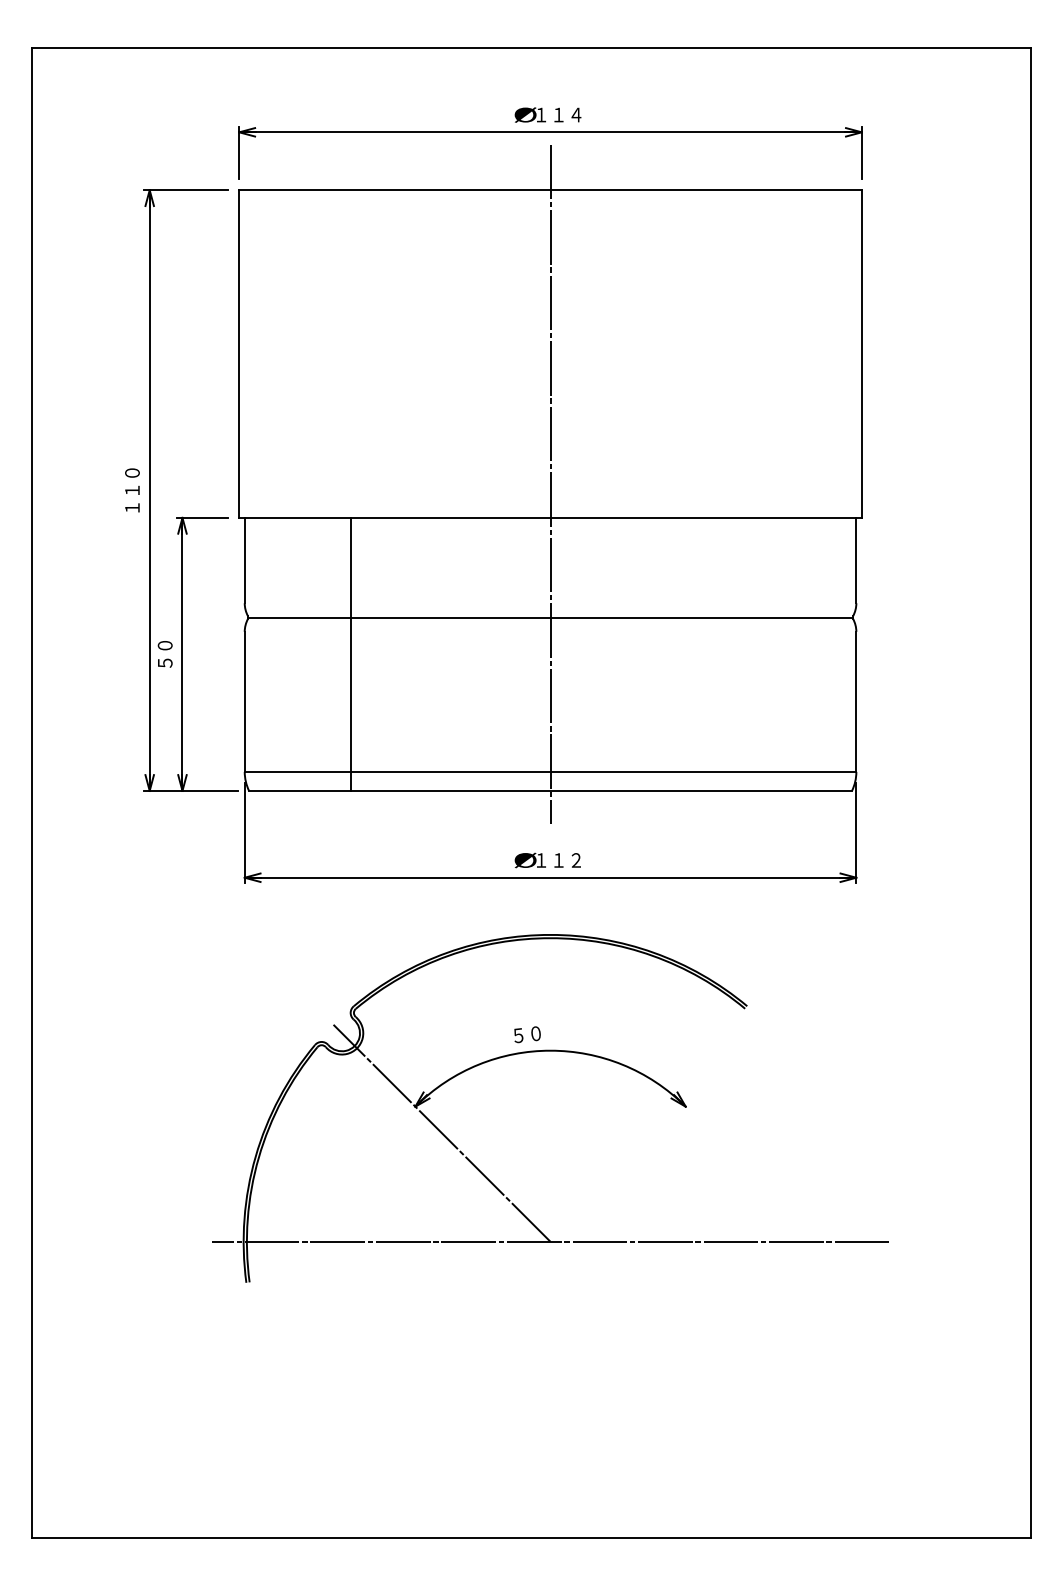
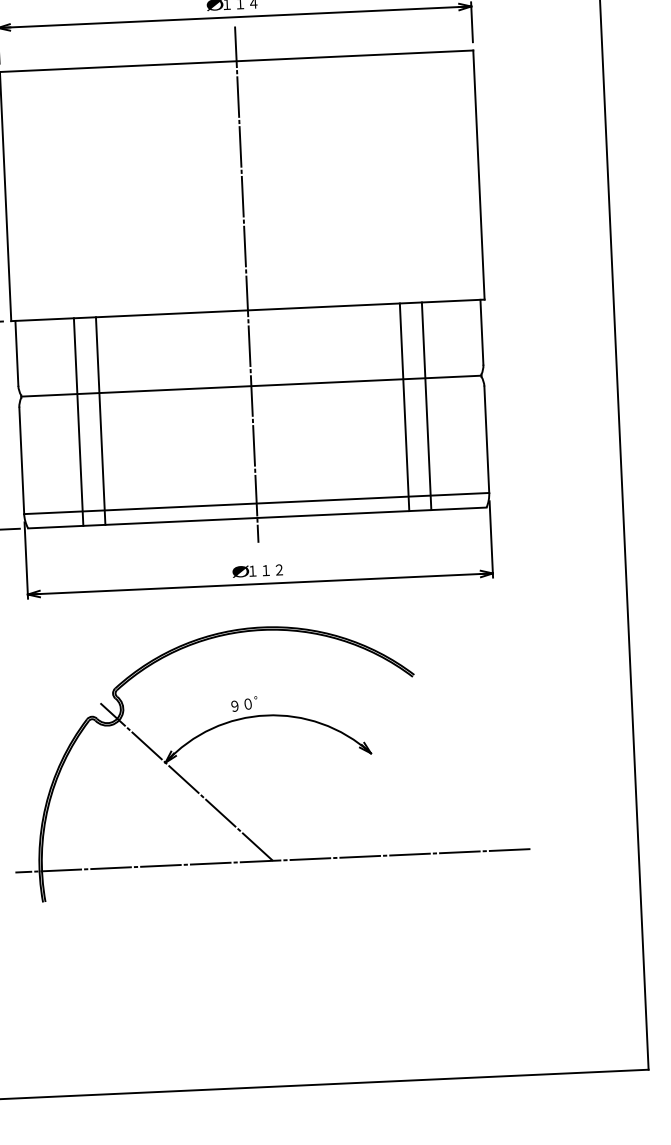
line: (321, 653) -> (78, 421), added
line: (750, 653) -> (404, 406), added
line: (779, 653) -> (426, 405), added
text: (522, 1034) -> (244, 704), ５０ -> ９０゜

